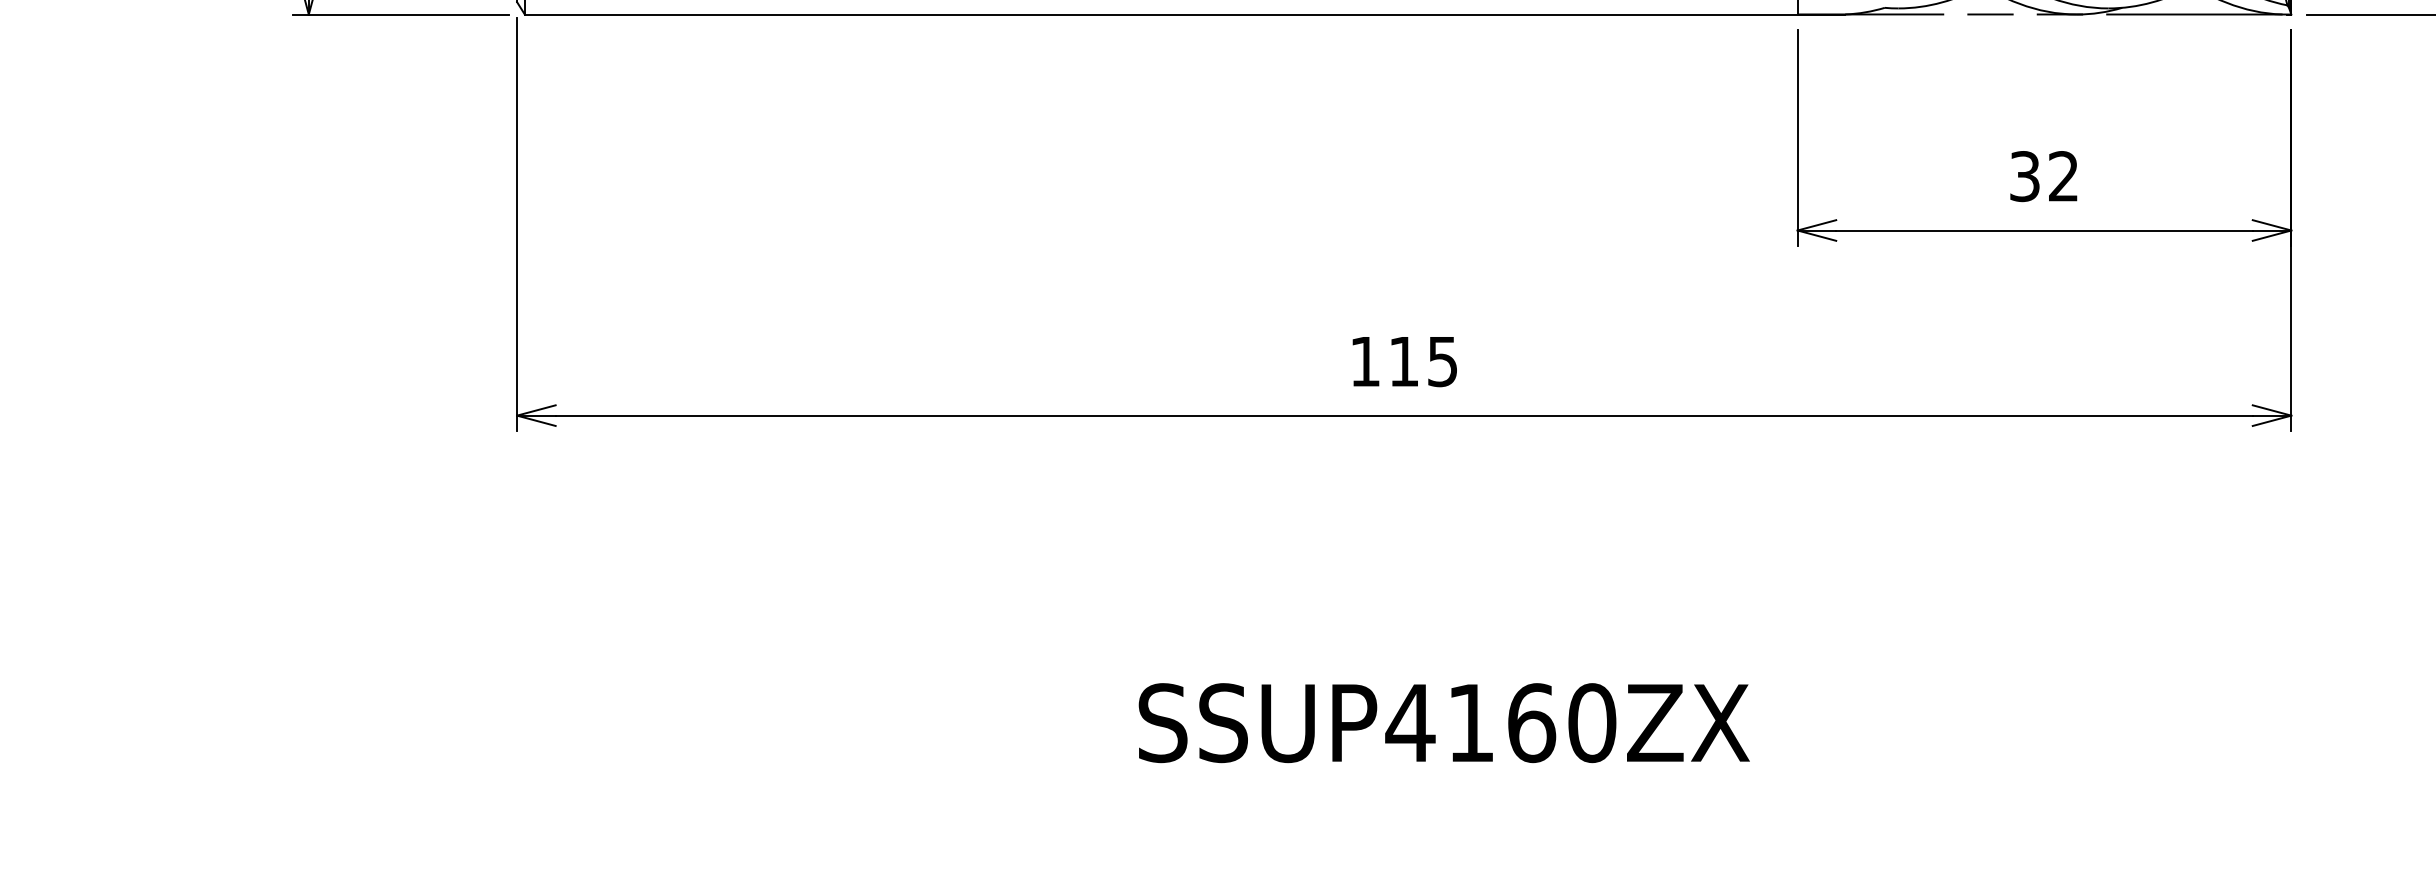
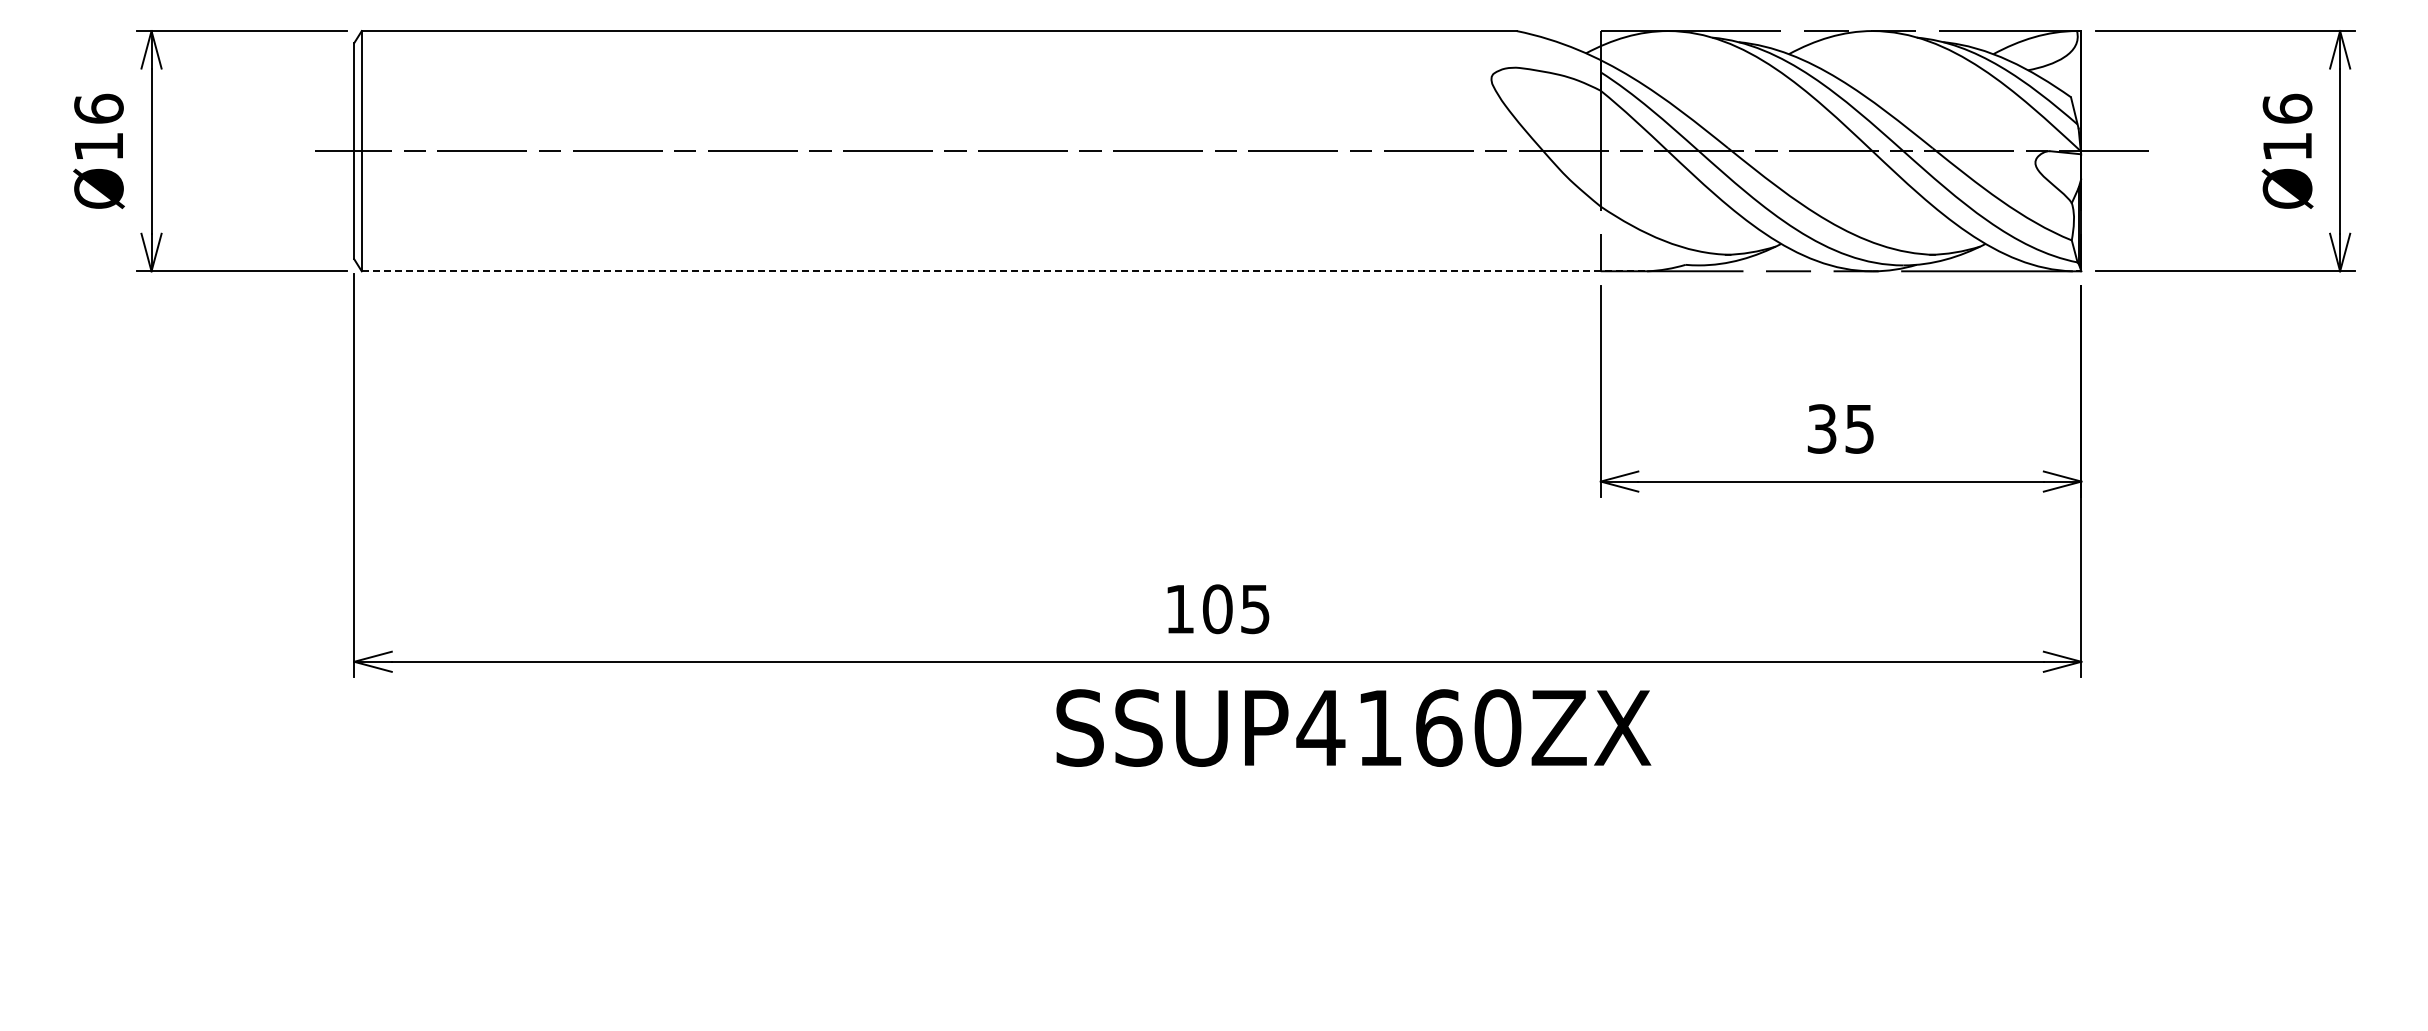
line: (1185, 14) -> (1004, 271), solid -> dashed
text: (2063, 175) -> (1859, 428), 32 -> 35
text: (1403, 361) -> (1217, 609), 115 -> 105
text: (1443, 722) -> (1353, 727), moved

